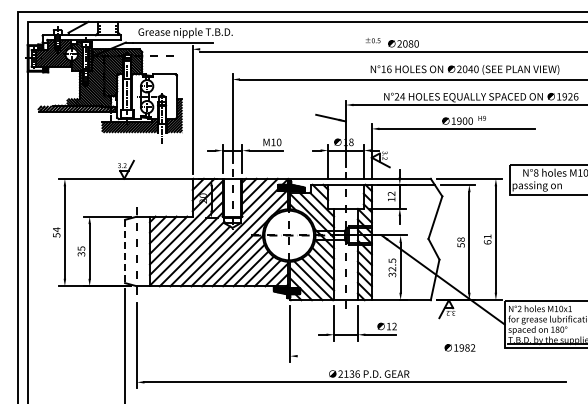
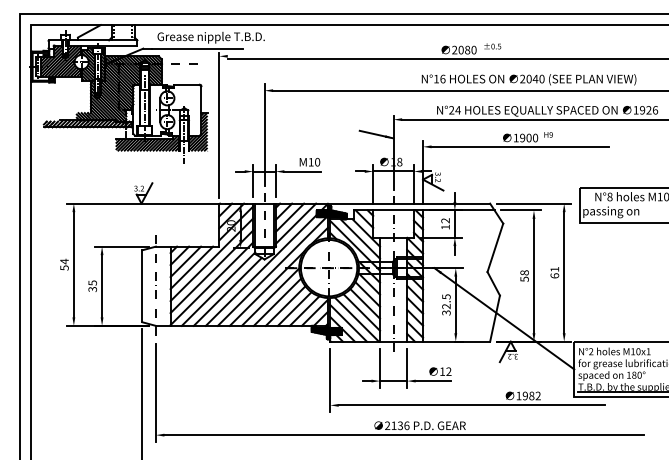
text: (373, 40) -> (493, 46), moved
line: (125, 251) -> (142, 286), dashed -> solid
line: (414, 356) -> (471, 405), added

